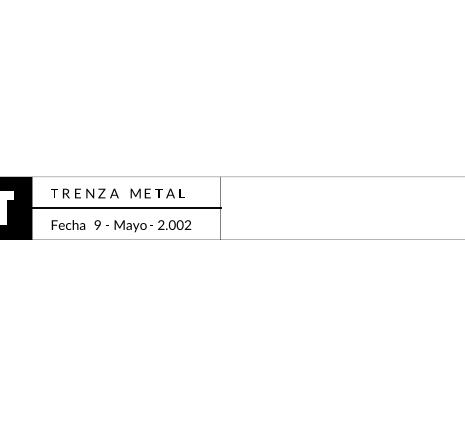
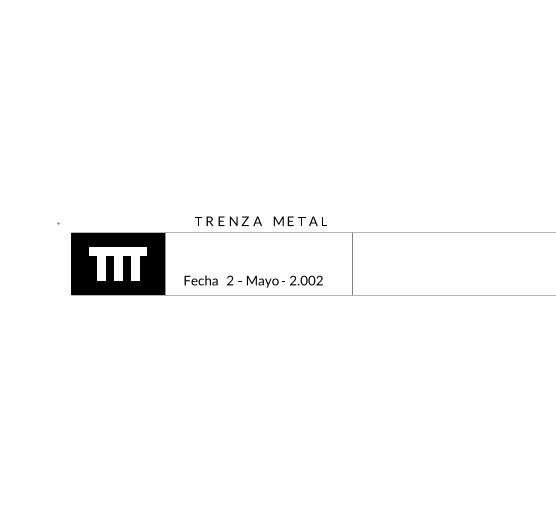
text: (117, 192) -> (260, 220), moved
line: (126, 207) -> (258, 263), removed
text: (98, 226) -> (230, 281), 9 -> 2

